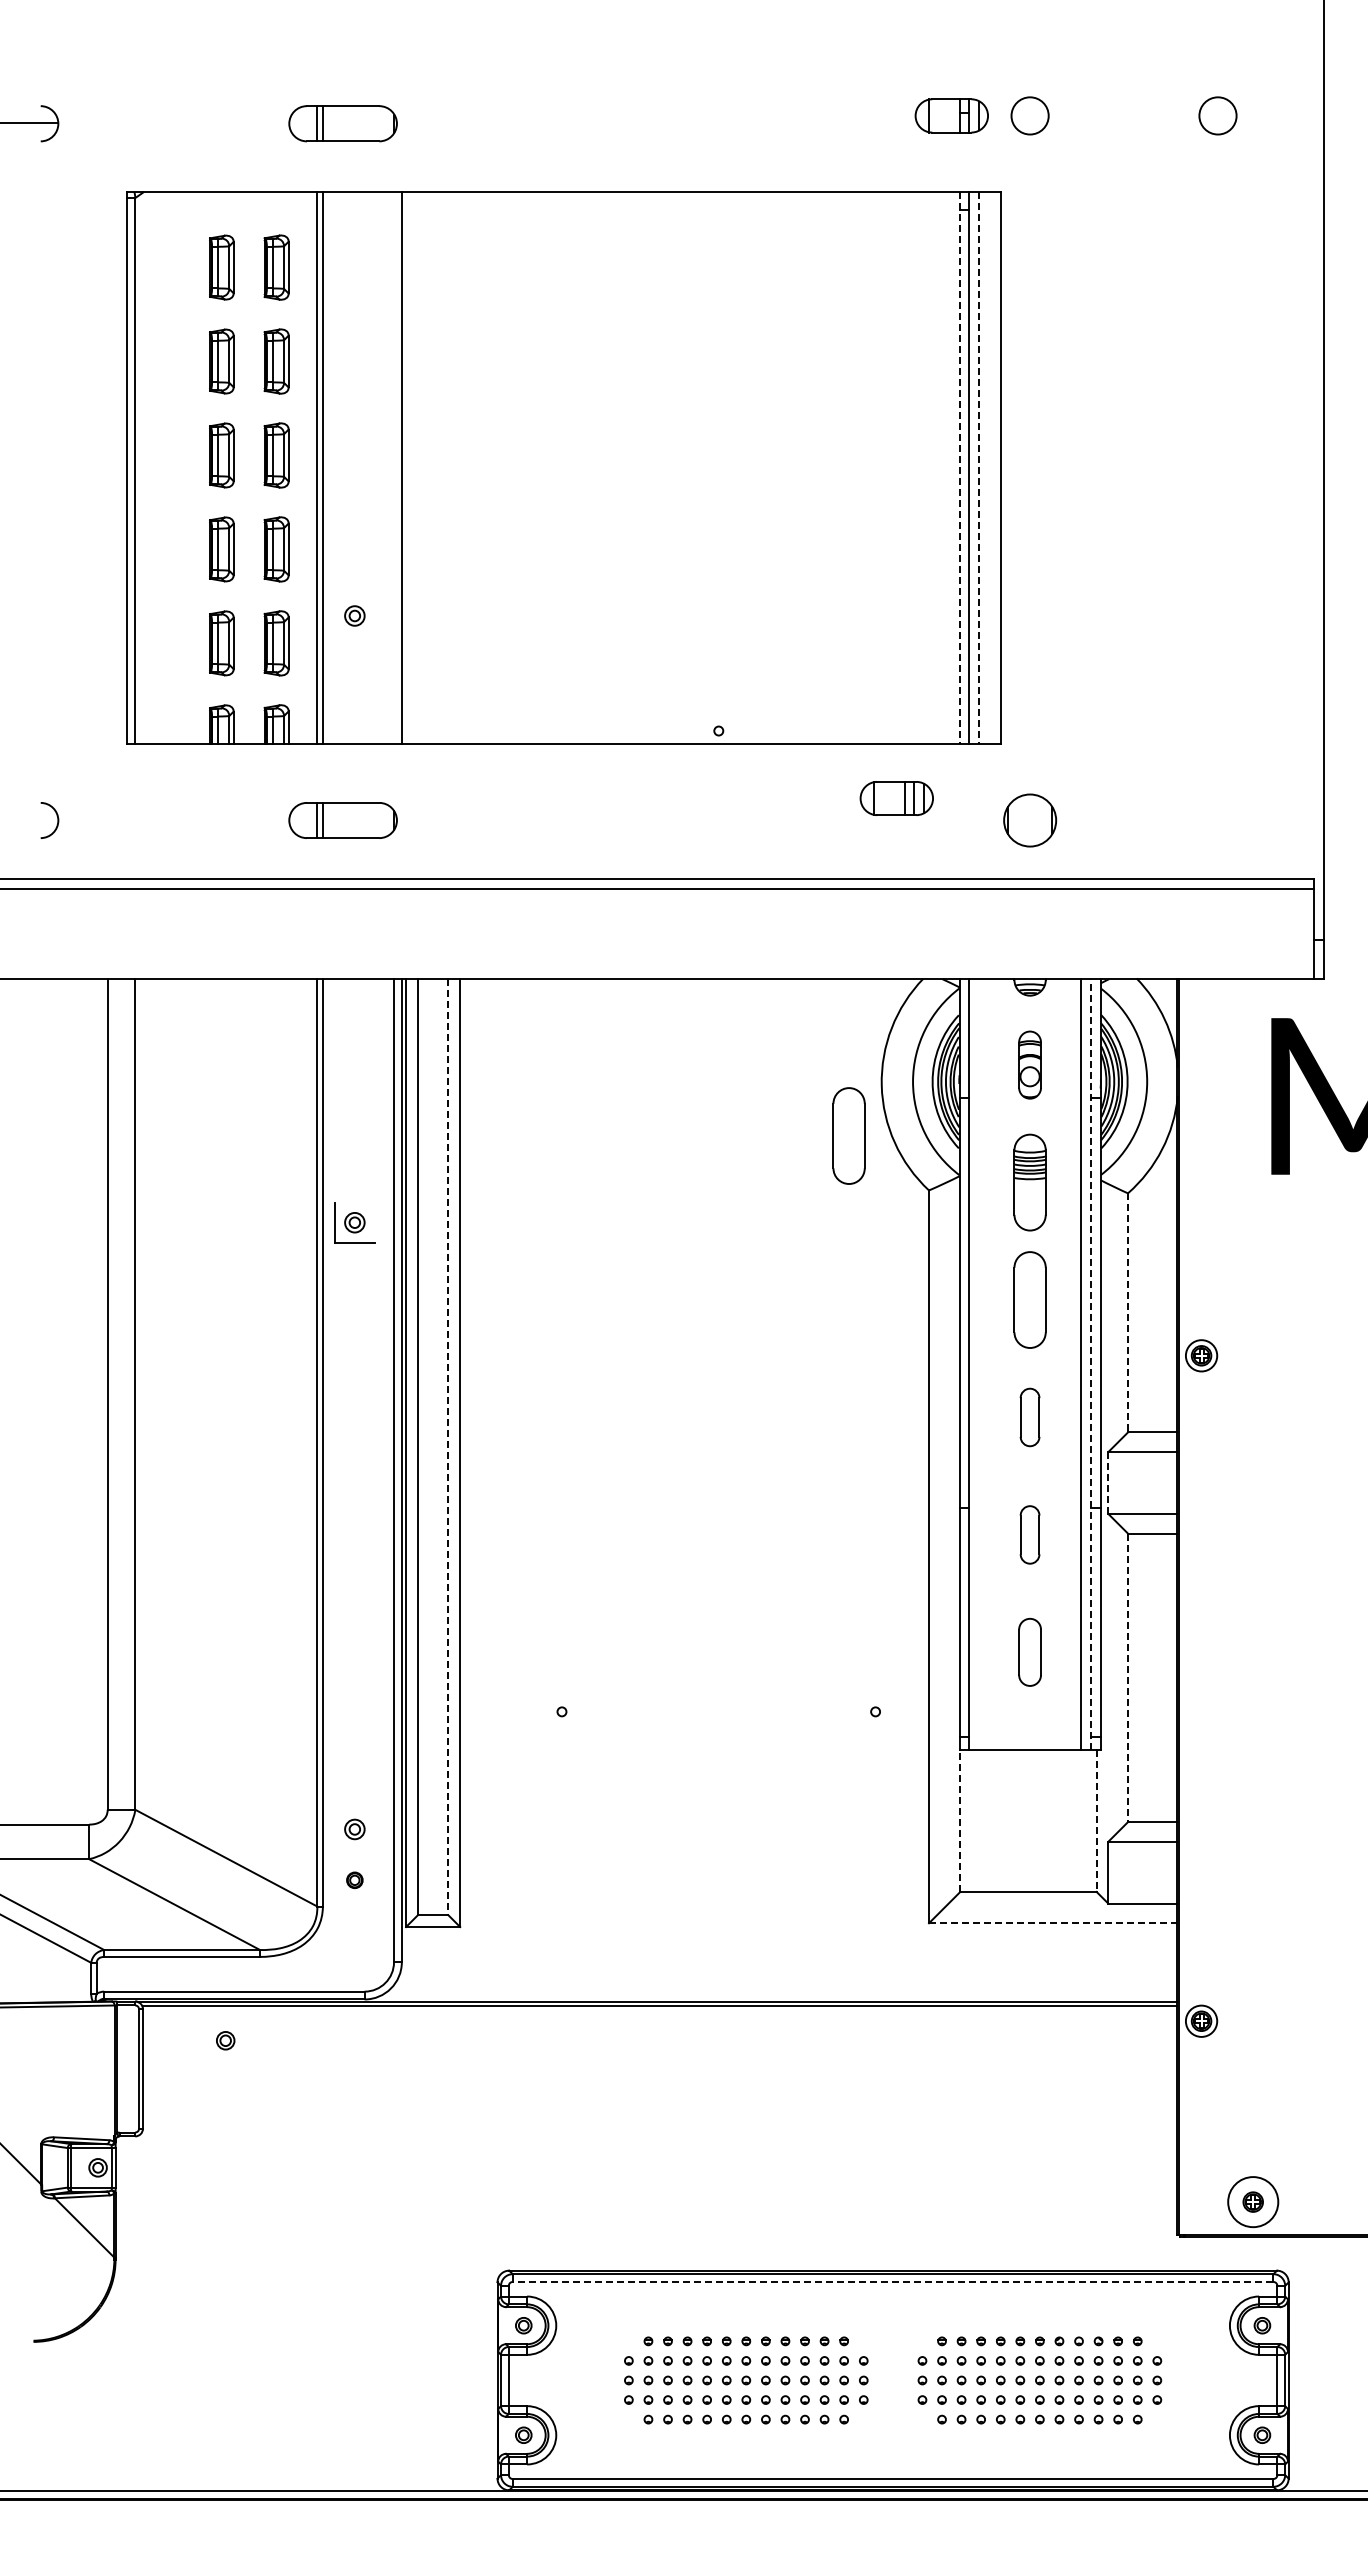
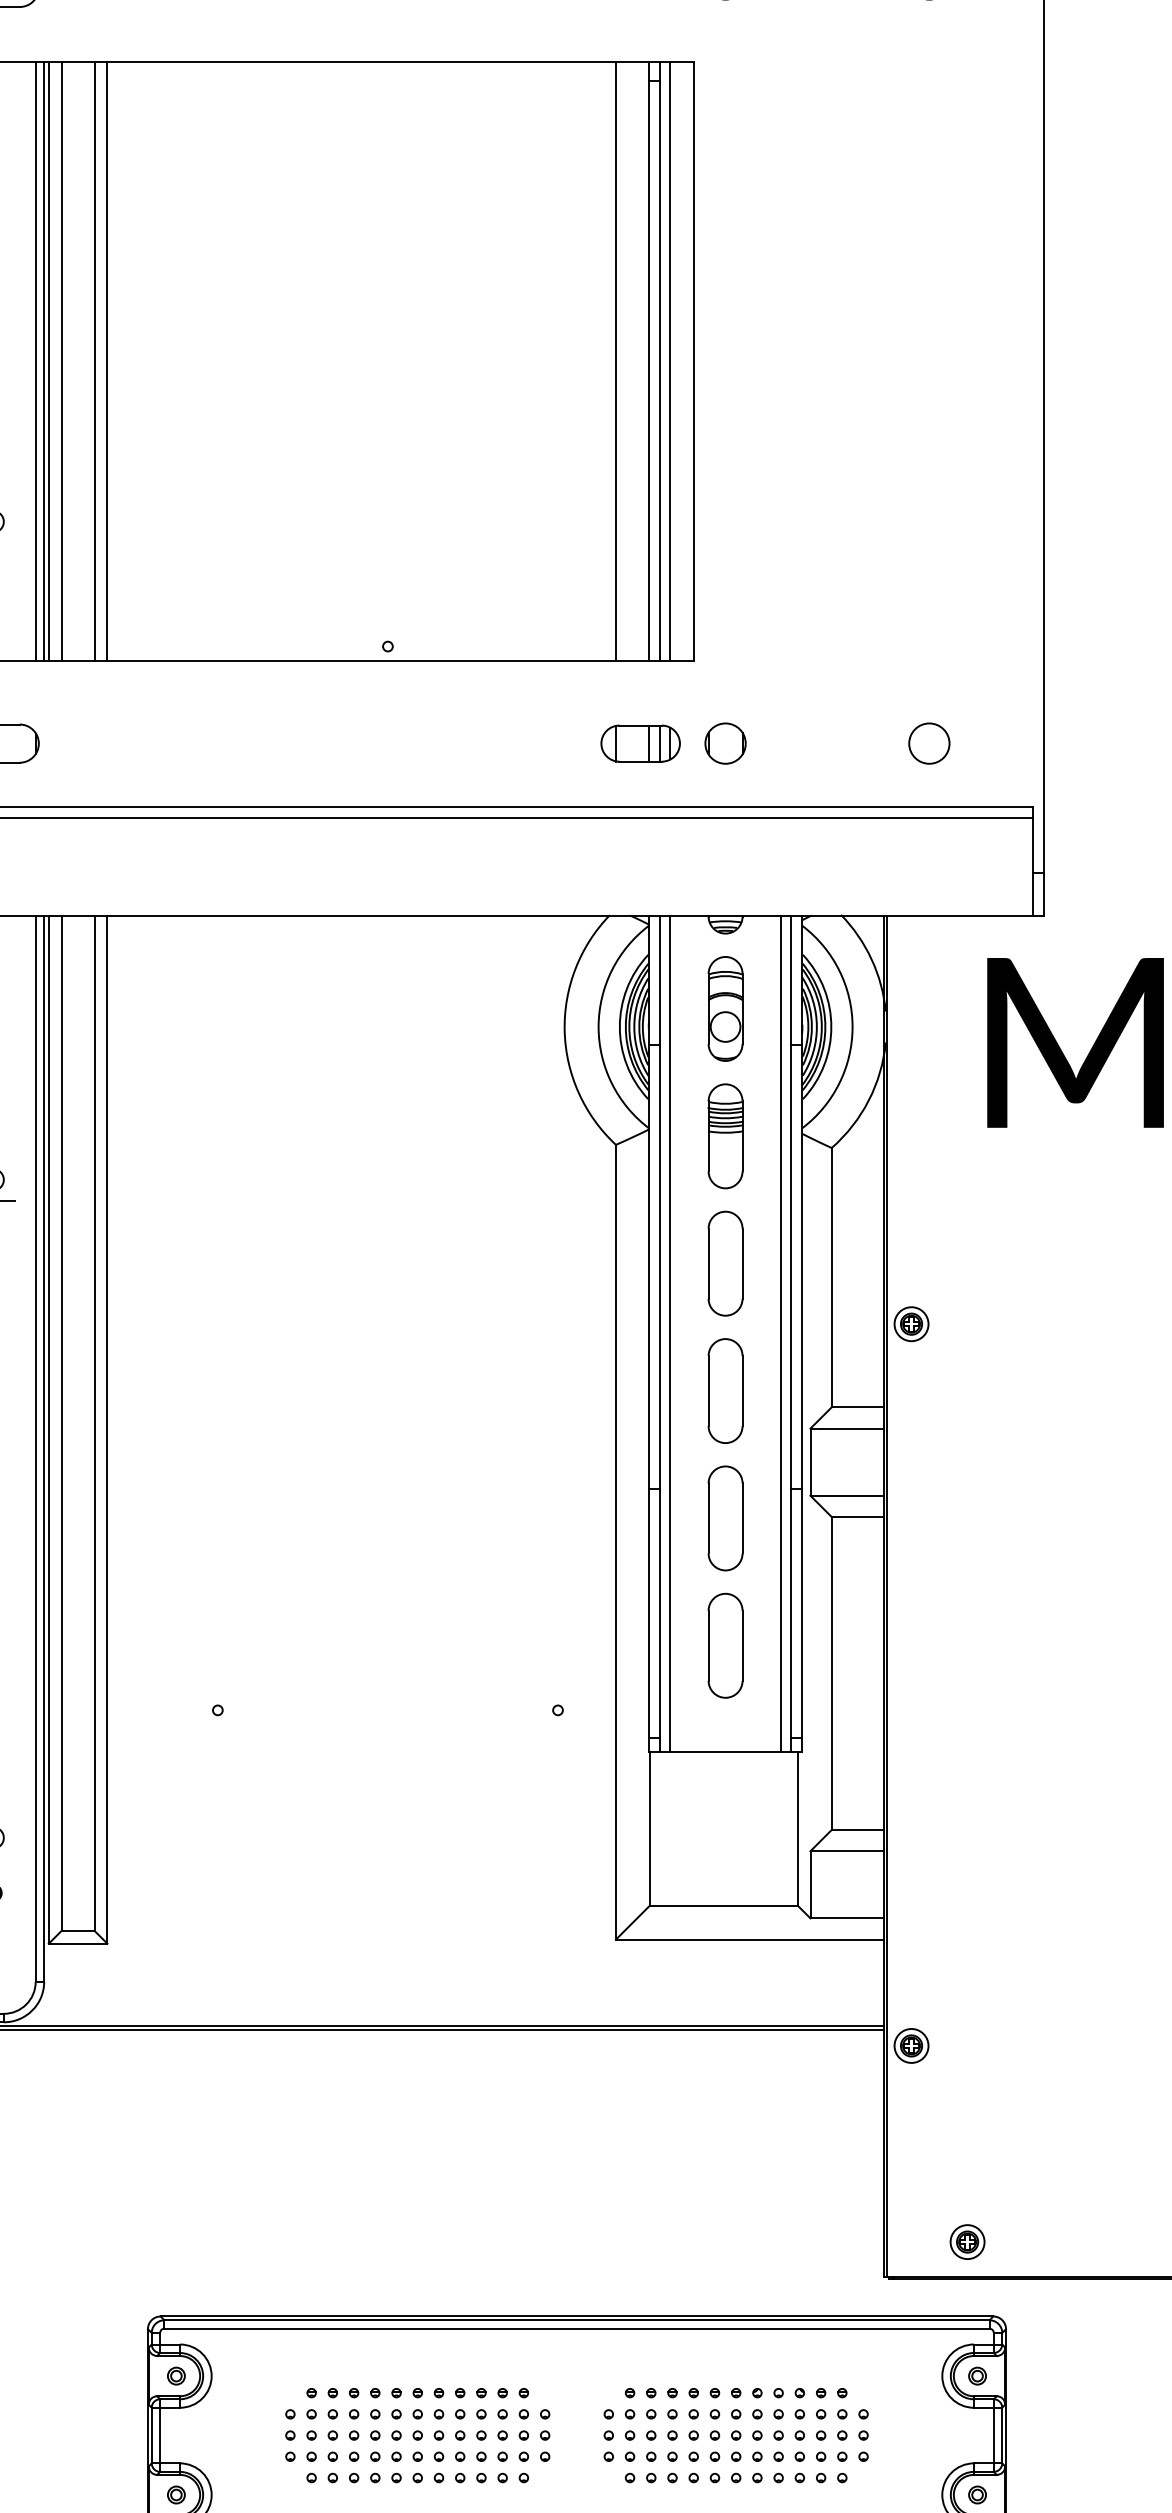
line: (394, 468) -> (36, 361), added
line: (406, 468) -> (49, 361), added
line: (417, 468) -> (61, 361), added
line: (448, 468) -> (94, 361), added
line: (460, 468) -> (107, 361), added
line: (929, 468) -> (616, 361), added
line: (959, 468) -> (649, 361), dashed -> solid
line: (979, 468) -> (670, 361), dashed -> solid
part: (896, 798) -> (640, 743), moved
circle: (1029, 820) -> (724, 743), size x0.71
circle: (1217, 820) -> (928, 743), added
part: (1029, 1064) -> (724, 1008), size x1.43
part: (848, 1135) -> (528, 1085), removed
line: (1127, 1312) -> (831, 1277), dashed -> solid
line: (979, 1364) -> (670, 1333), added
line: (1090, 1364) -> (791, 1333), dashed -> solid
part: (1029, 1417) -> (724, 1391), size x1.67
line: (448, 1447) -> (94, 1423), dashed -> solid
line: (1108, 1483) -> (810, 1462), dashed -> solid
part: (1029, 1534) -> (724, 1518), size x1.67
part: (1029, 1652) -> (724, 1645), size x1.43
line: (1127, 1678) -> (831, 1674), dashed -> solid
line: (960, 1821) -> (650, 1829), dashed -> solid
line: (1096, 1821) -> (797, 1829), dashed -> solid
line: (1052, 1923) -> (749, 1939), dashed -> solid
circle: (1252, 2201) -> (966, 2241), size x0.62
line: (892, 2281) -> (576, 2328), dashed -> solid

